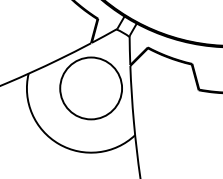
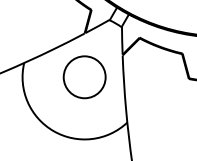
circle: (90, 88) -> (84, 77), size x0.7

